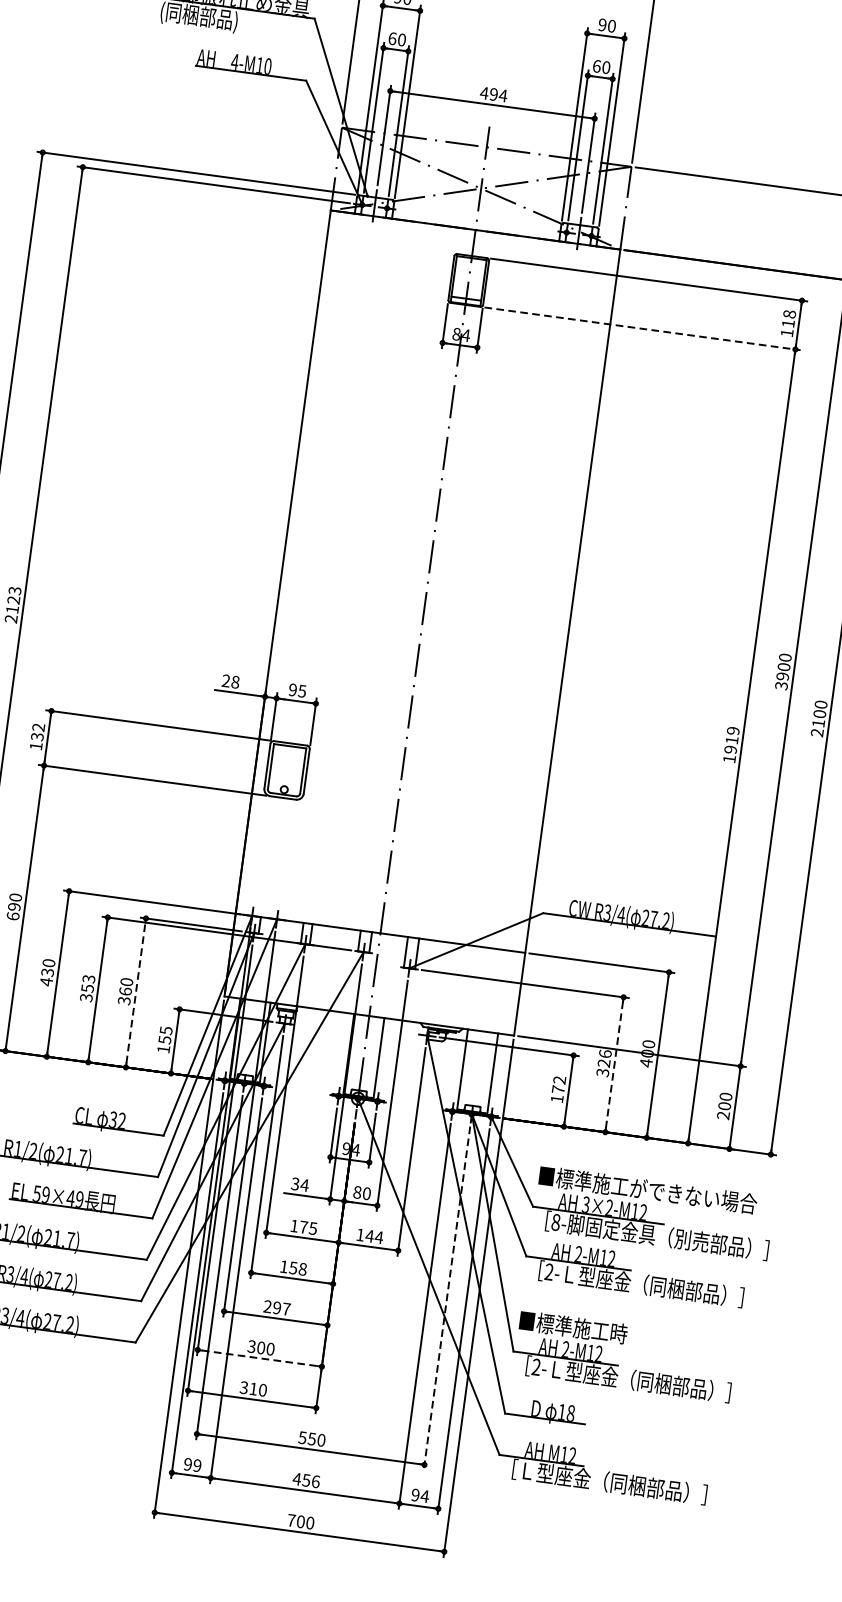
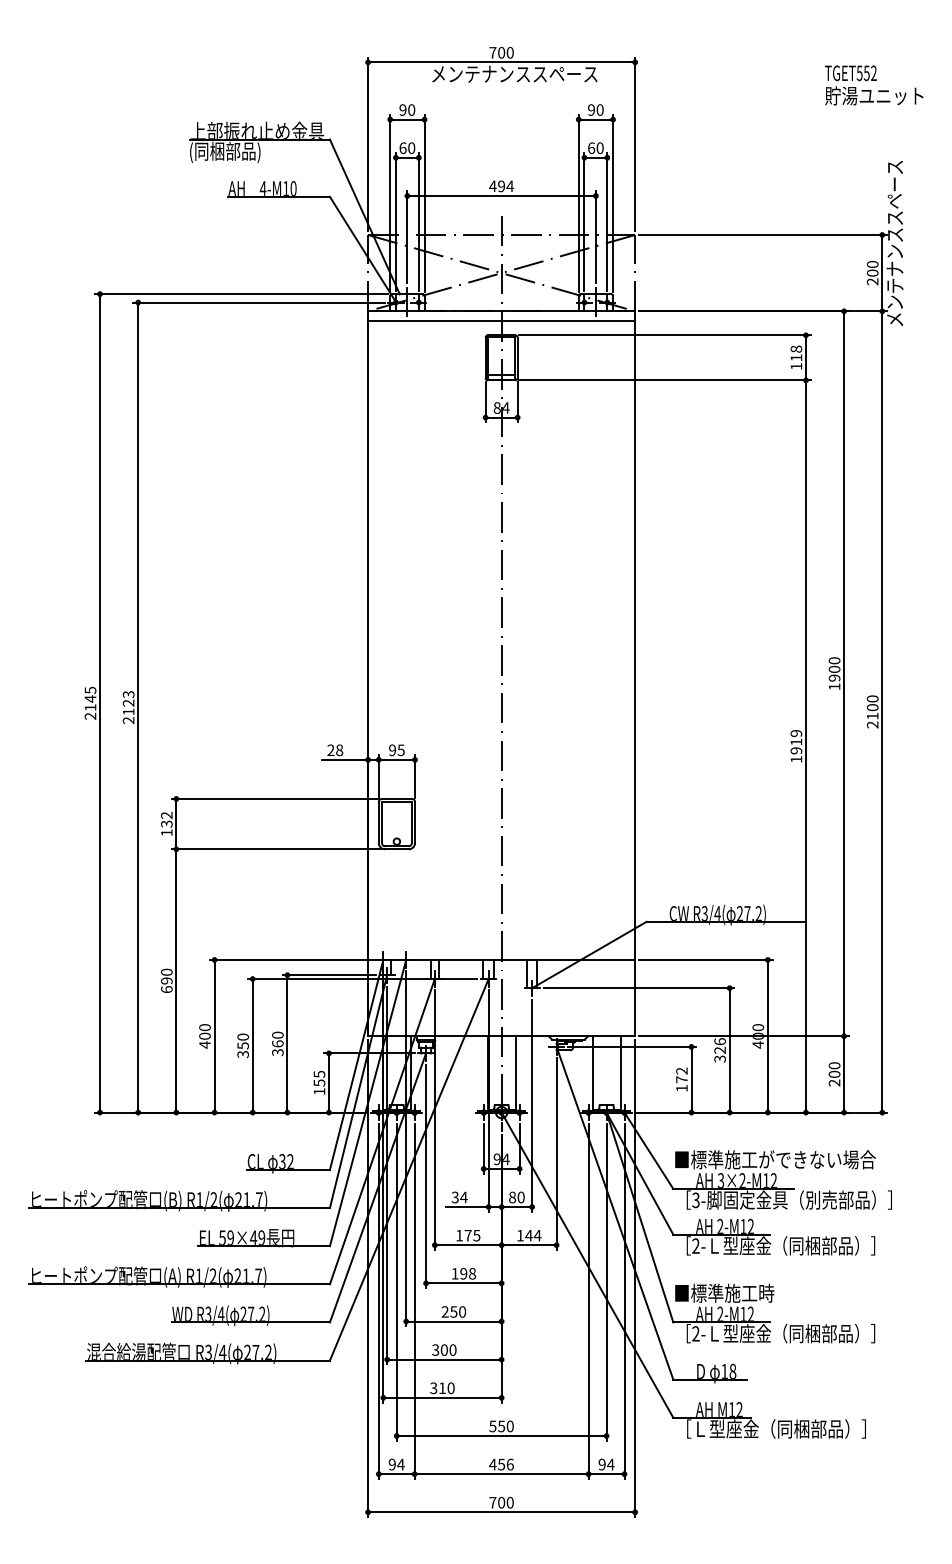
line: (473, 241) -> (501, 321), added
line: (642, 328) -> (664, 380), dashed -> solid
text: (781, 685) -> (834, 686), 3900 -> 1900
text: (47, 971) -> (204, 1035), 430 -> 400
text: (88, 978) -> (242, 1036), 353 -> 350
line: (136, 992) -> (287, 1043), dashed -> solid
line: (614, 1064) -> (729, 1050), dashed -> solid
text: (555, 1221) -> (695, 1199), 8- -> 3-
text: (293, 1267) -> (463, 1273), 158 -> 198
line: (446, 1298) -> (606, 1282), dashed -> solid
text: (282, 1308) -> (458, 1311), 297 -> 250
line: (259, 1358) -> (444, 1359), dashed -> solid
text: (196, 1465) -> (400, 1464), 99 -> 94

